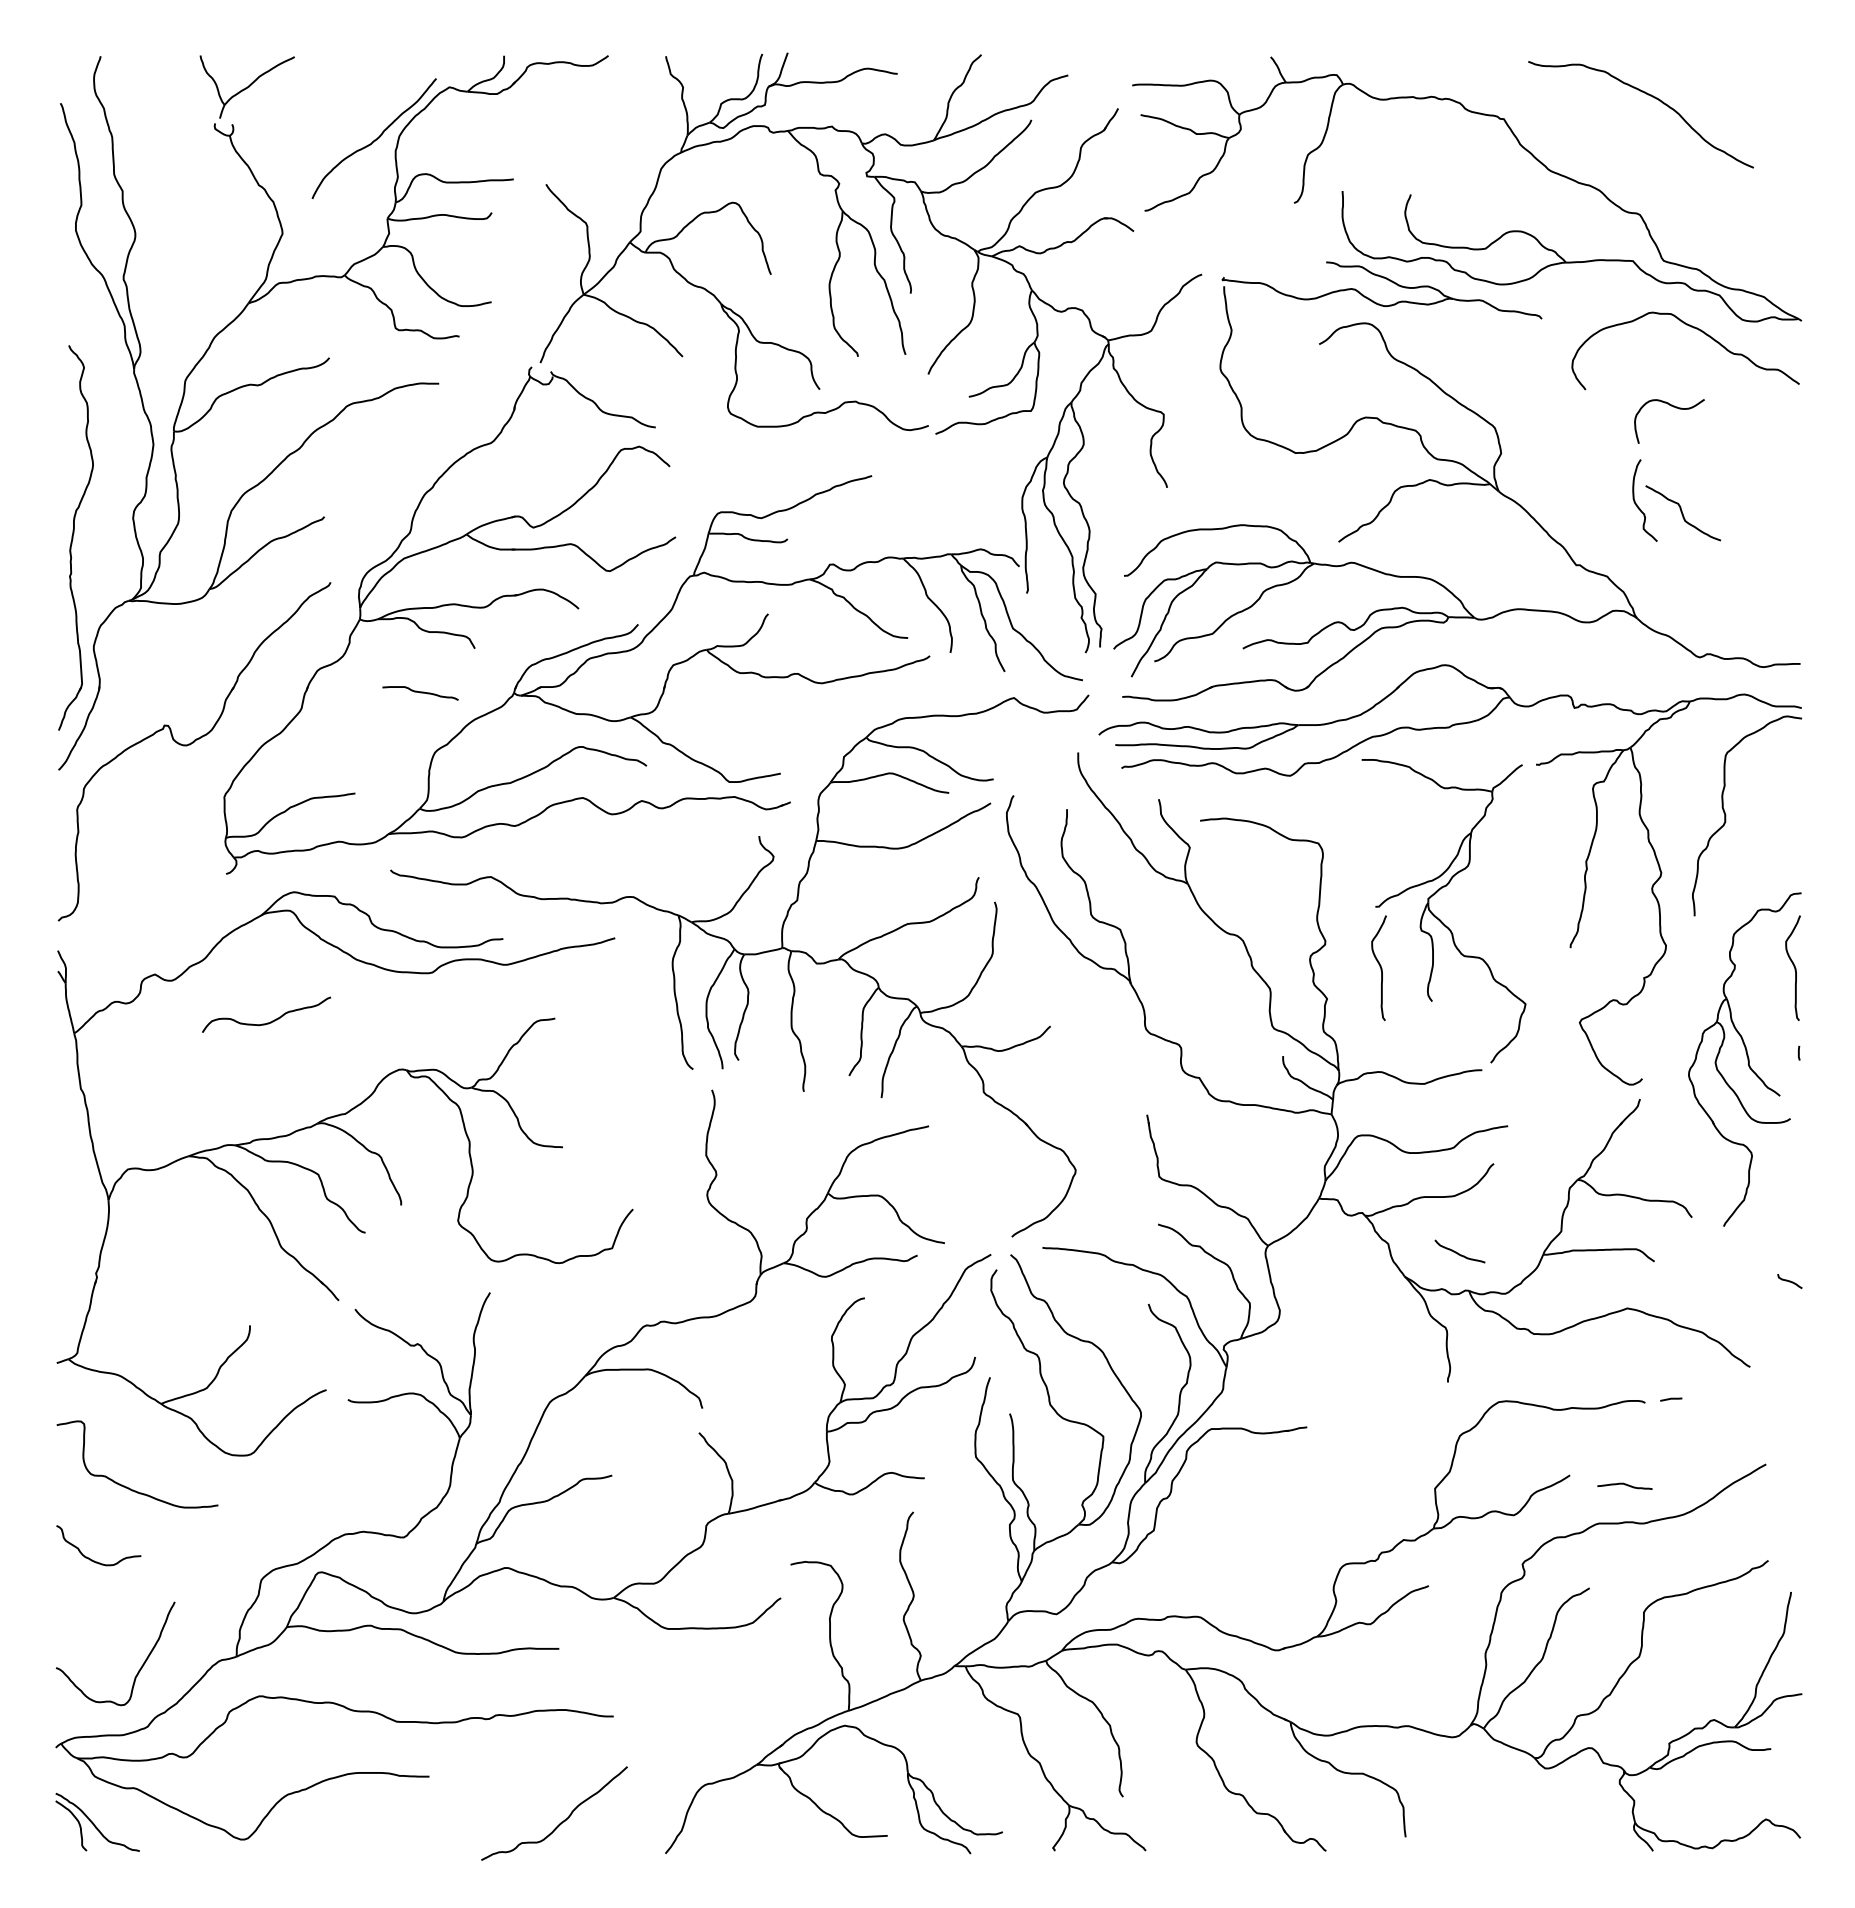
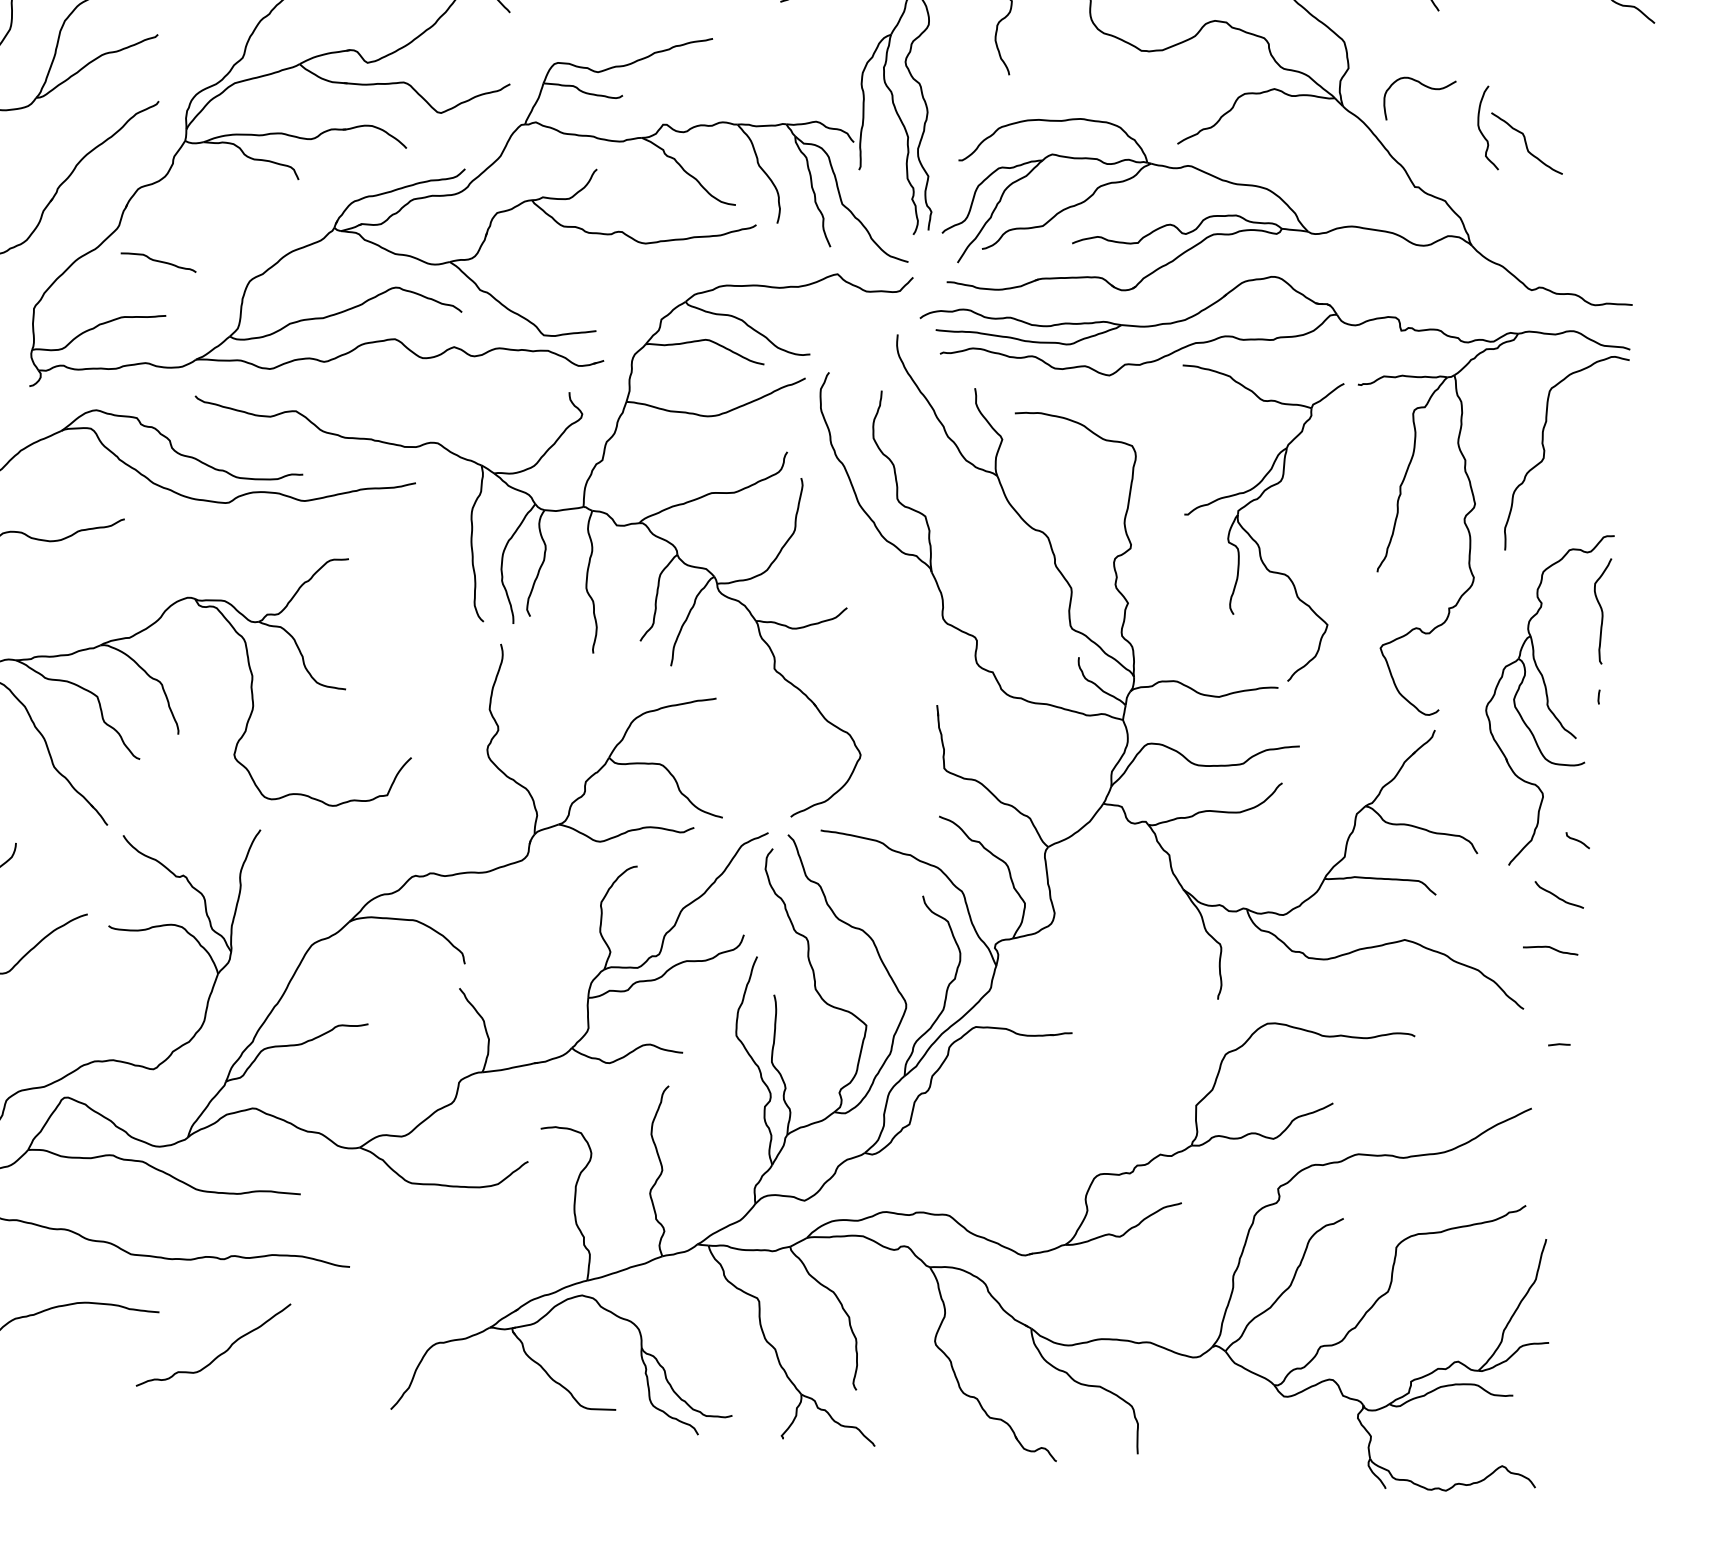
curve: (1673, 407) -> (1424, 86), moved
curve: (420, 693) -> (158, 262), moved
curve: (1379, 966) -> (1183, 574), removed
curve: (1458, 1252) -> (1557, 895), moved
curve: (1789, 1281) -> (1577, 840), moved
line: (1671, 1399) -> (1559, 1045), moved
curve: (1624, 1484) -> (1550, 947), moved
curve: (561, 1821) -> (219, 1353), moved

